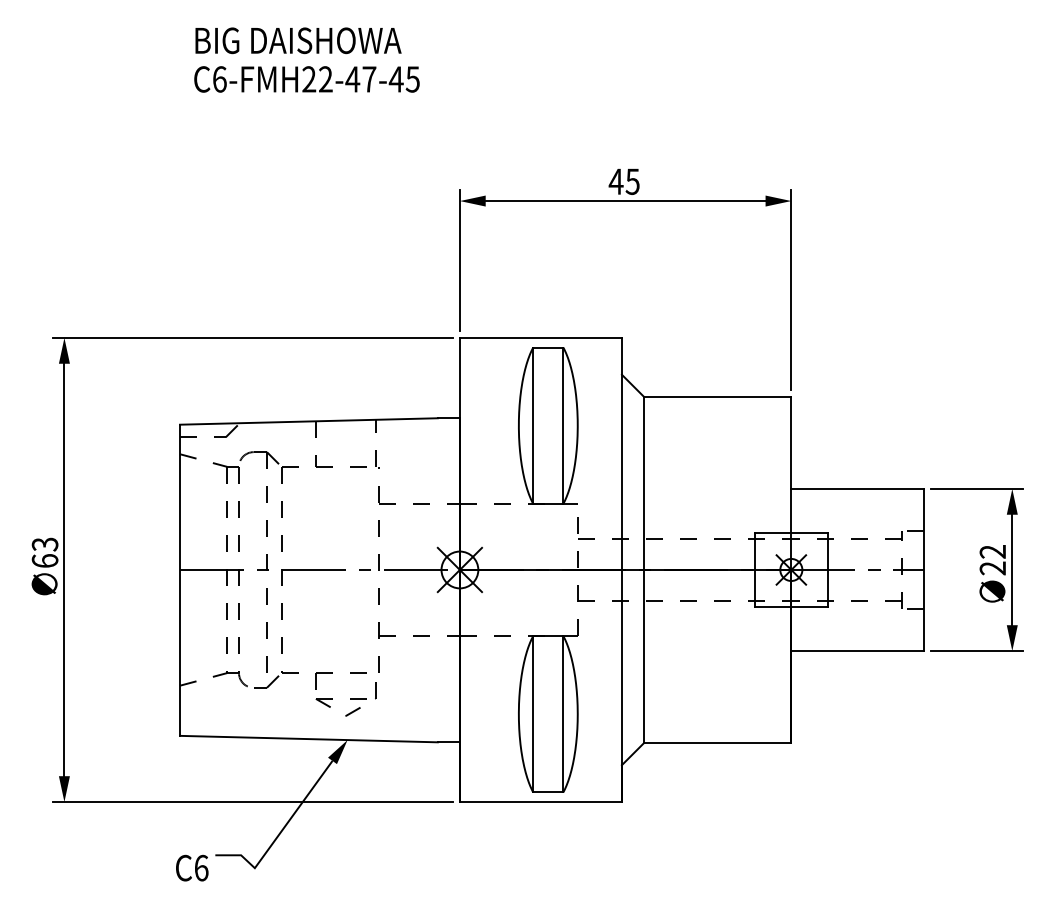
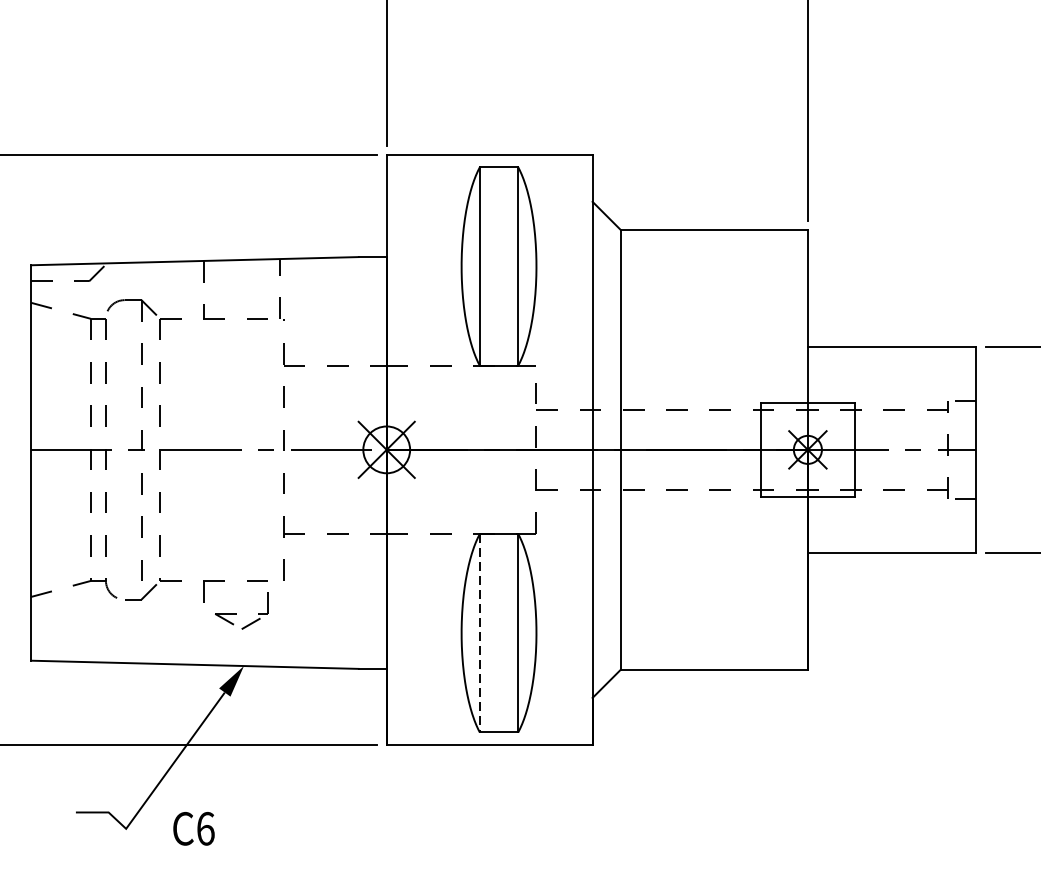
part: (345, 699) -> (241, 614), size x0.7
line: (533, 714) -> (480, 633), solid -> dashed
text: (192, 867) -> (194, 827), moved

